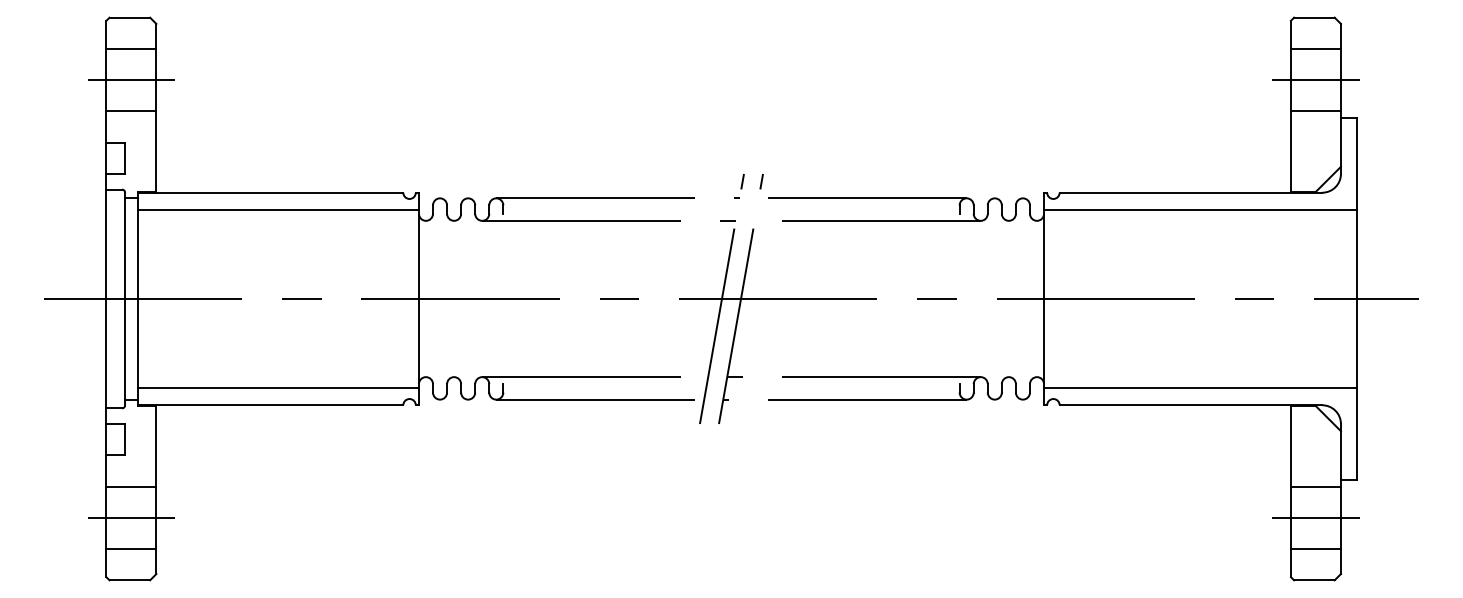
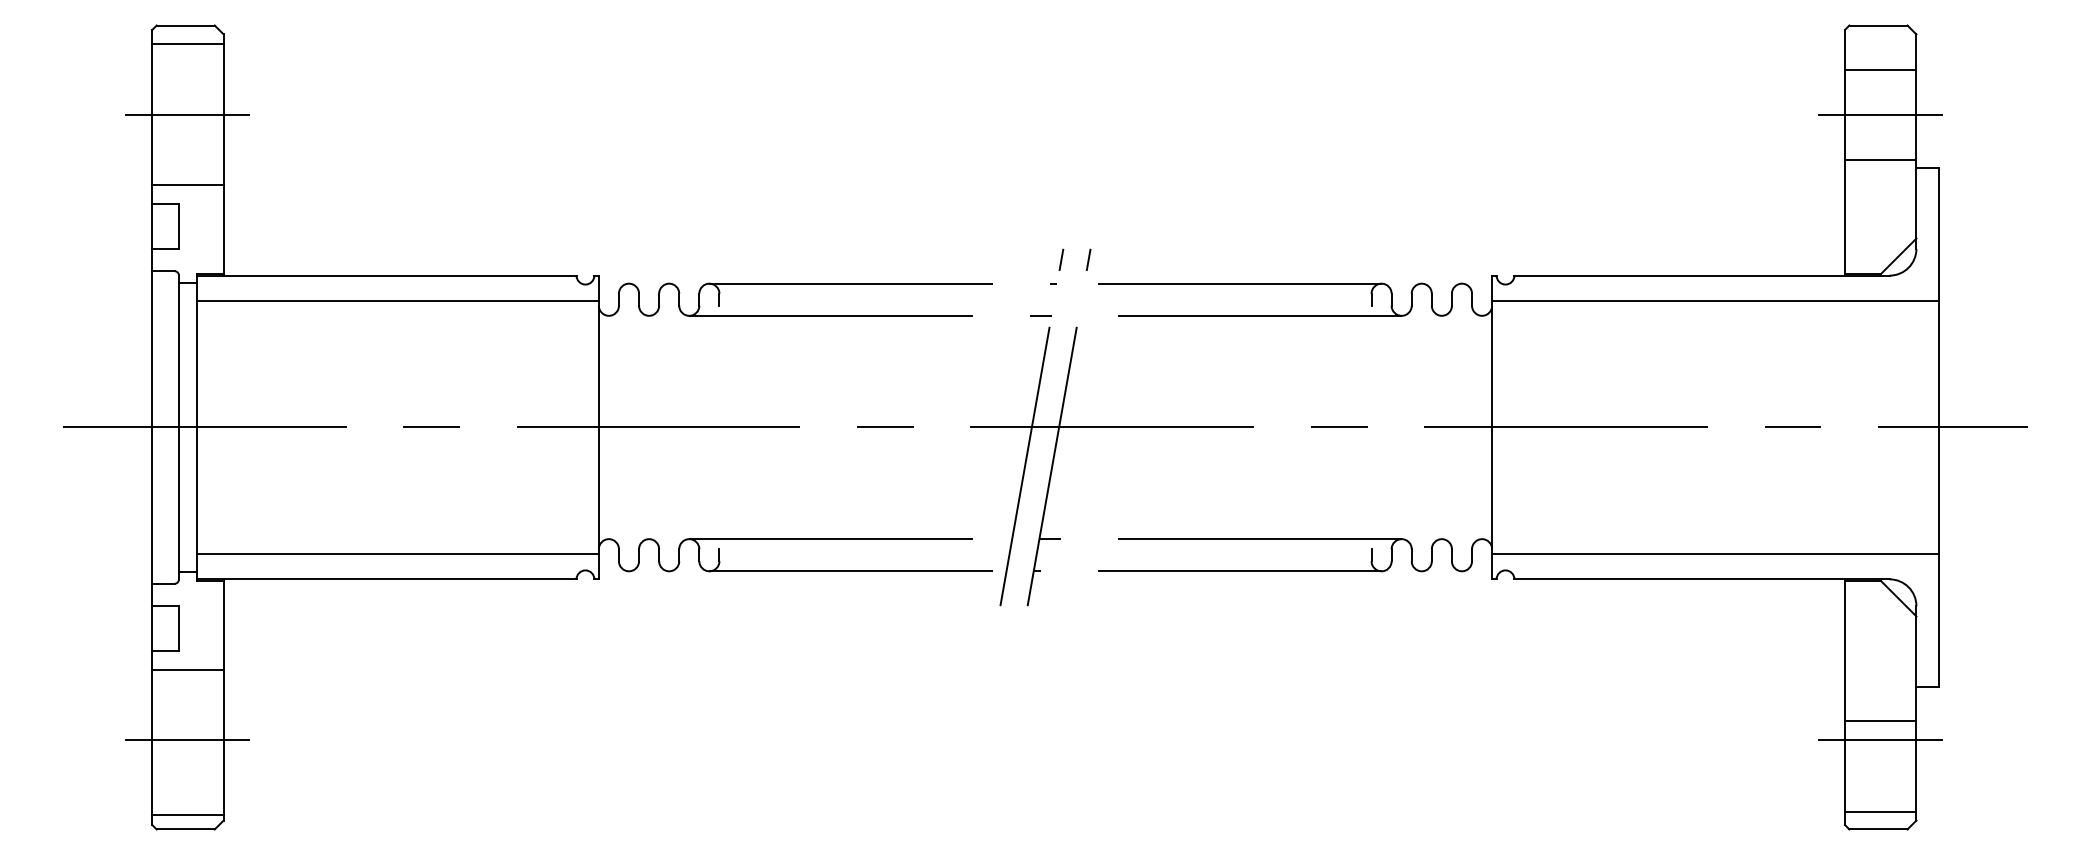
line: (131, 48) -> (188, 43), moved
line: (131, 111) -> (188, 185), moved
line: (131, 486) -> (188, 669), moved
line: (1315, 486) -> (1880, 721), moved
line: (131, 549) -> (188, 815), moved
line: (1315, 549) -> (1880, 812), moved

